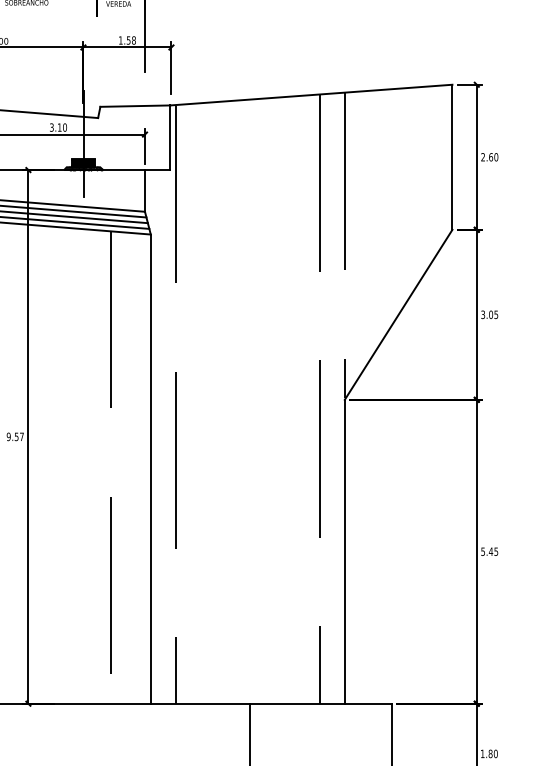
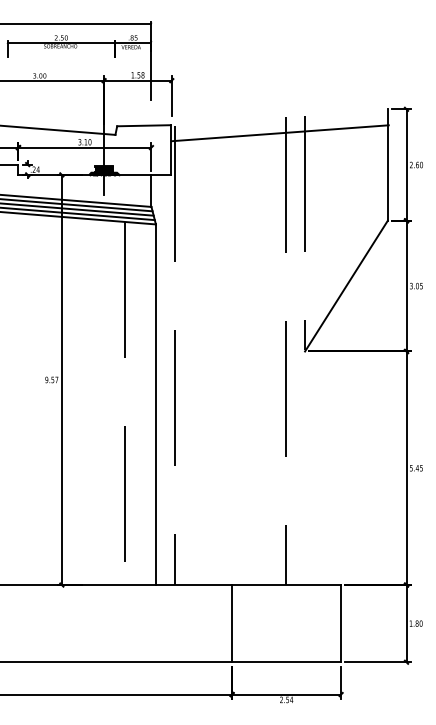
line: (310, 95) -> (279, 133), moved
line: (345, 552) -> (305, 468), removed

